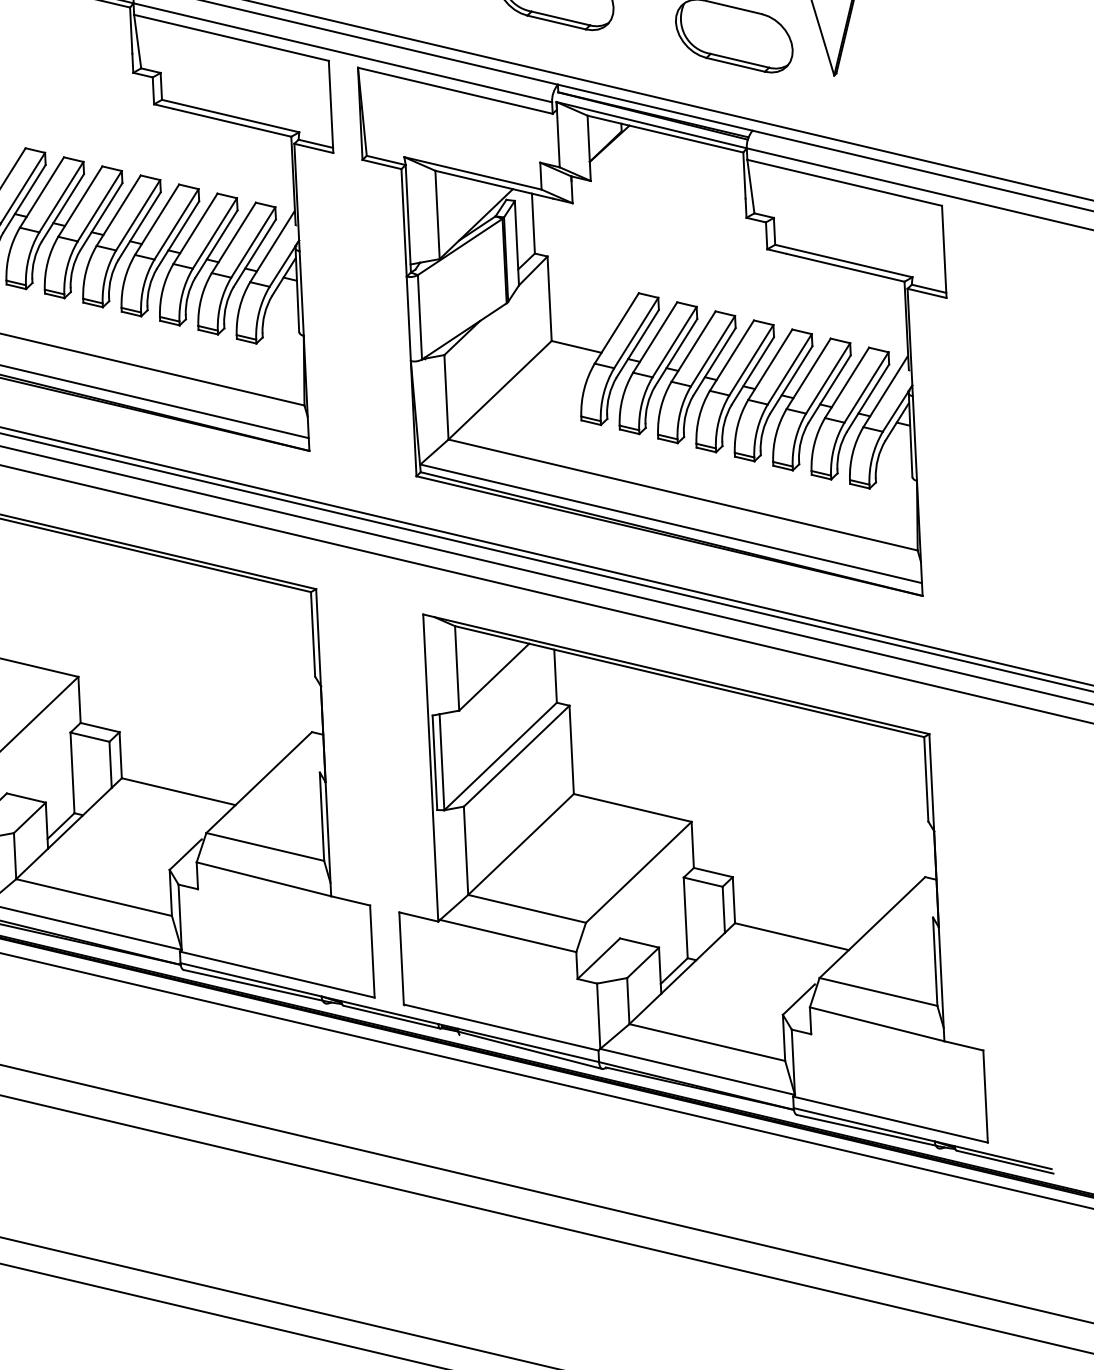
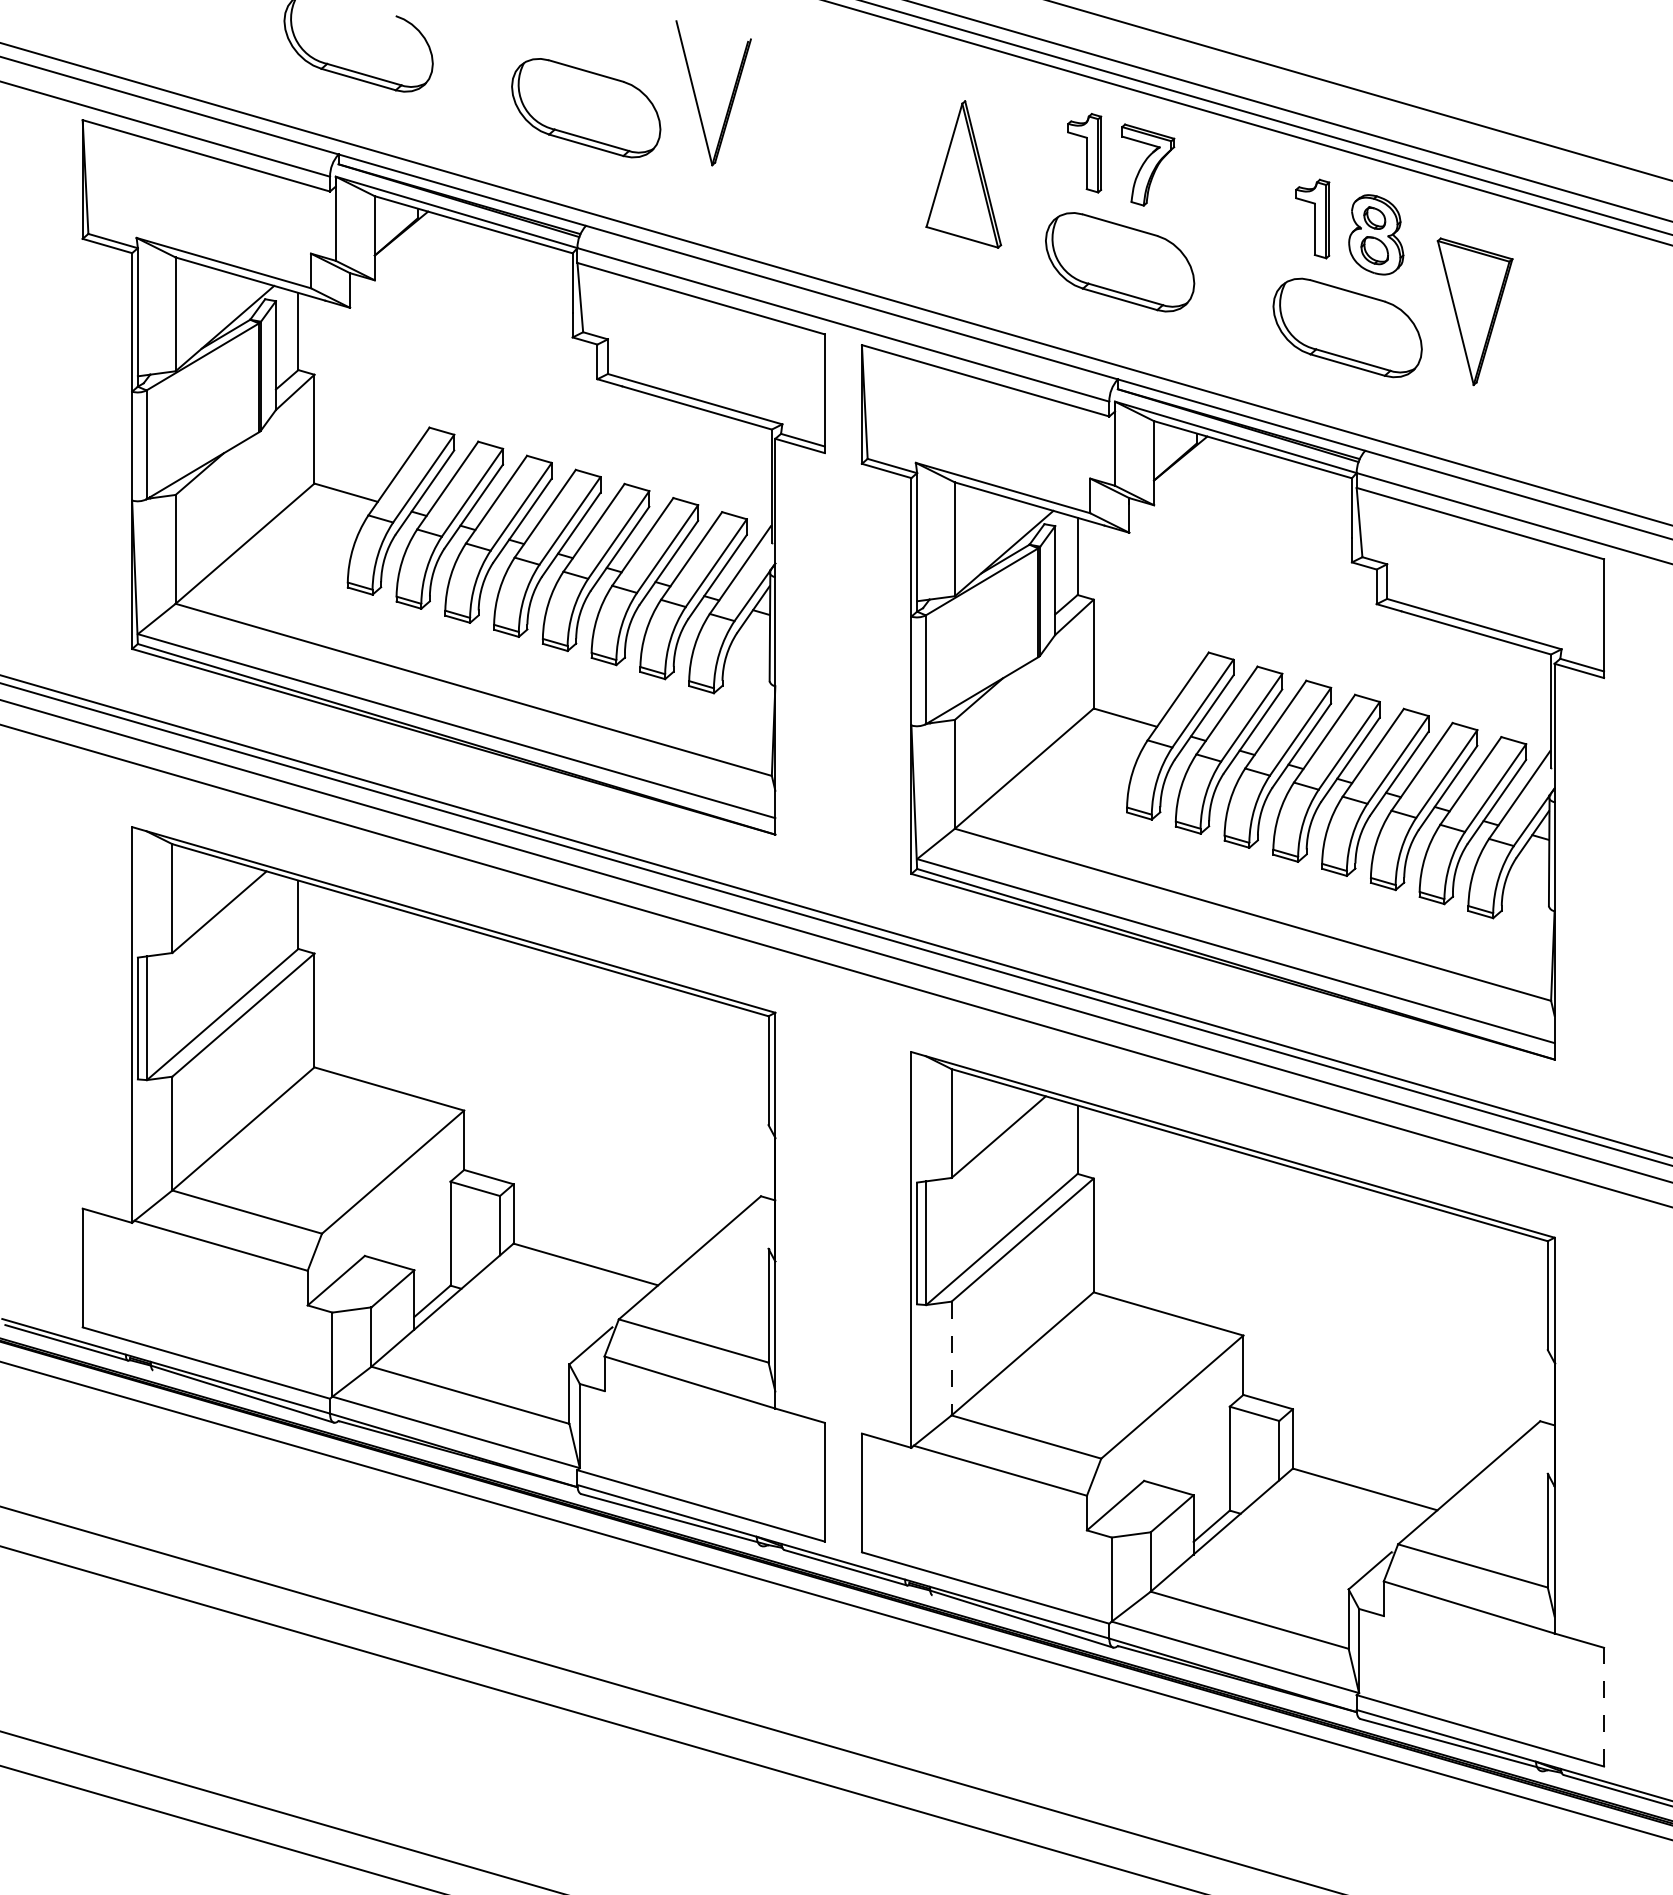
line: (465, 850) -> (951, 1358), solid -> dashed
line: (985, 1096) -> (1604, 1706), solid -> dashed

